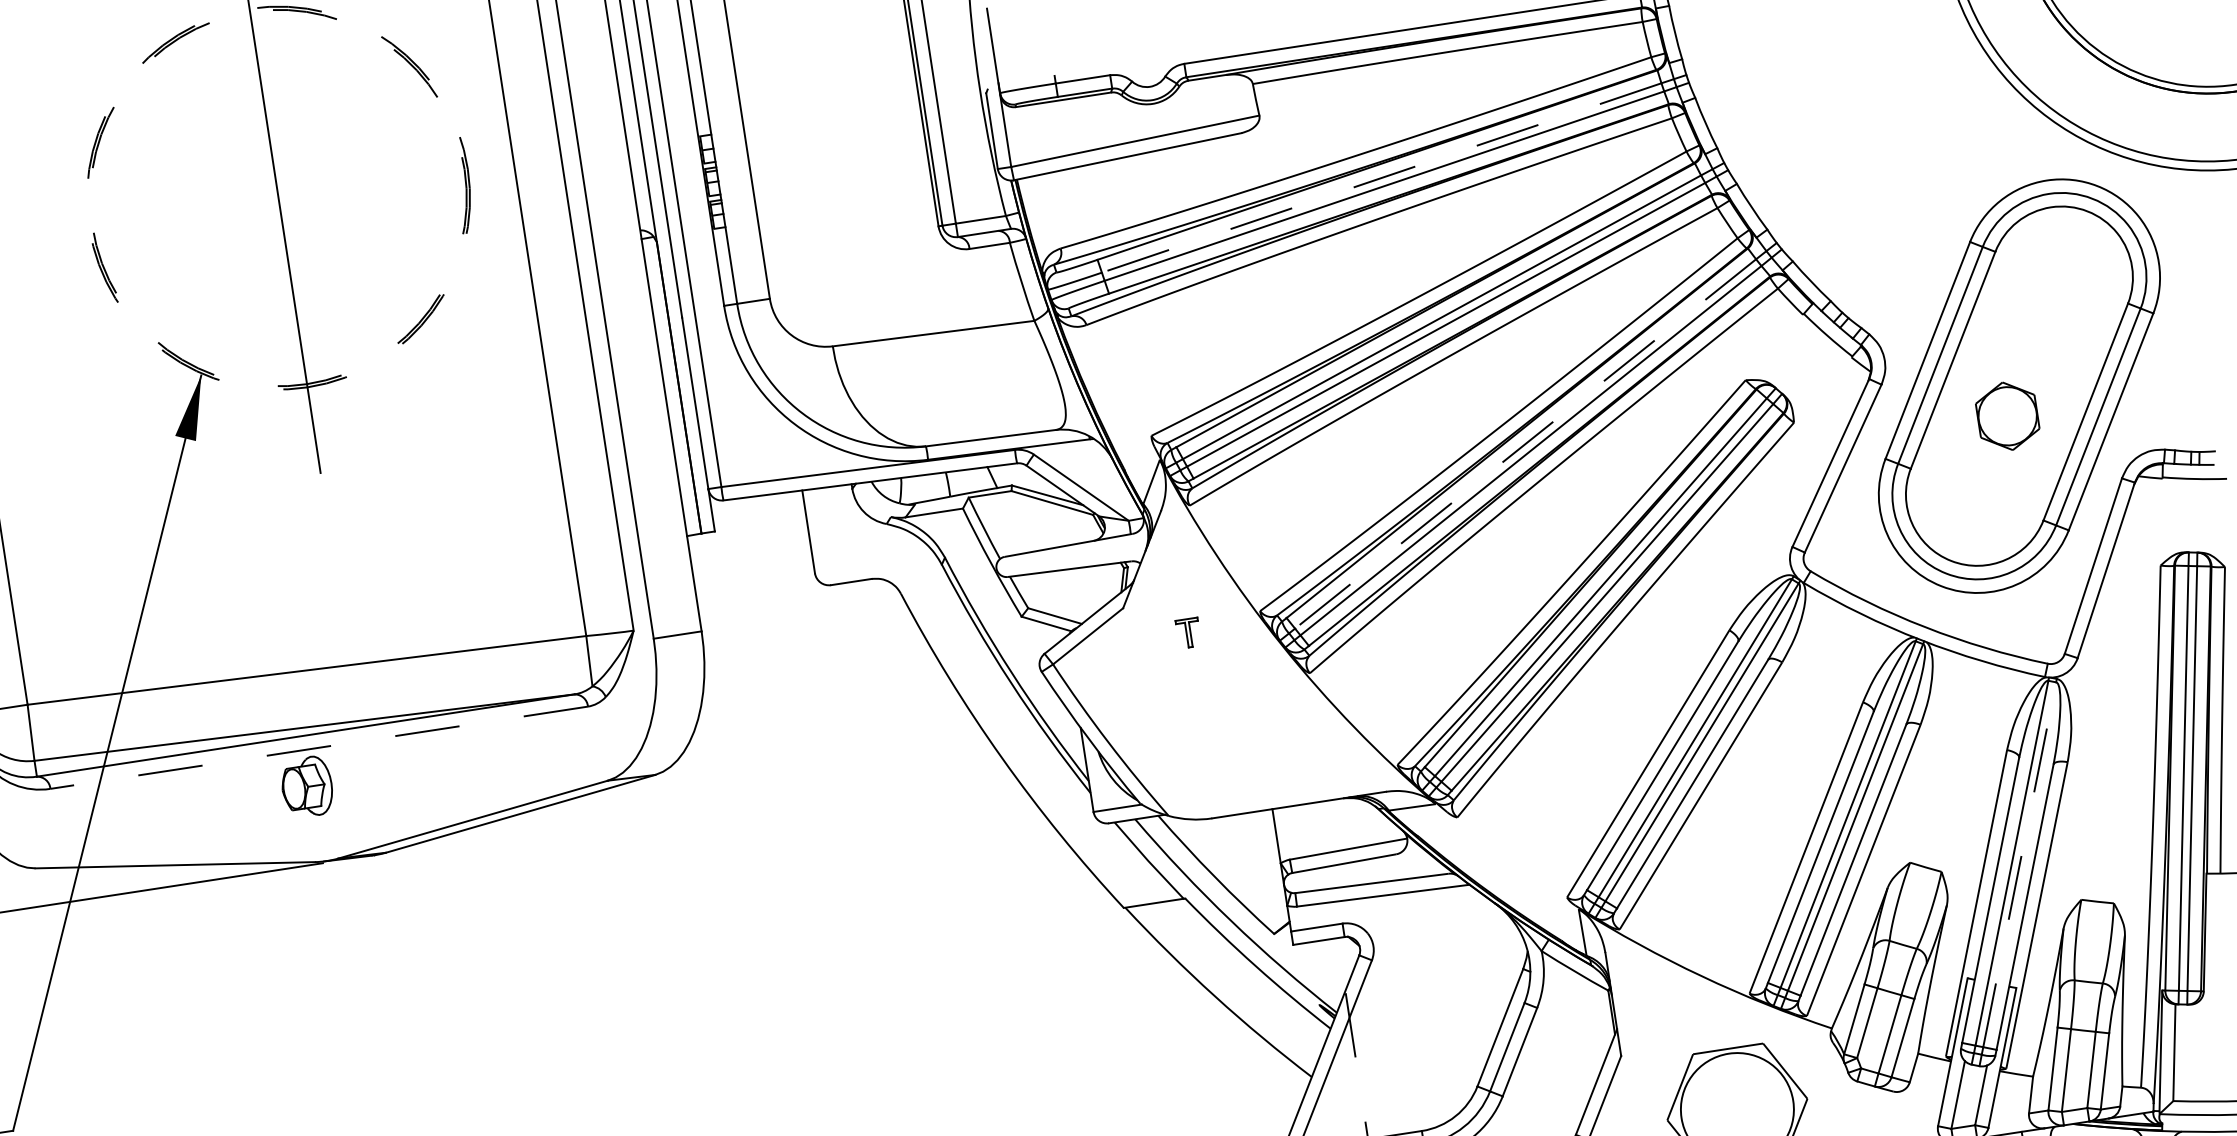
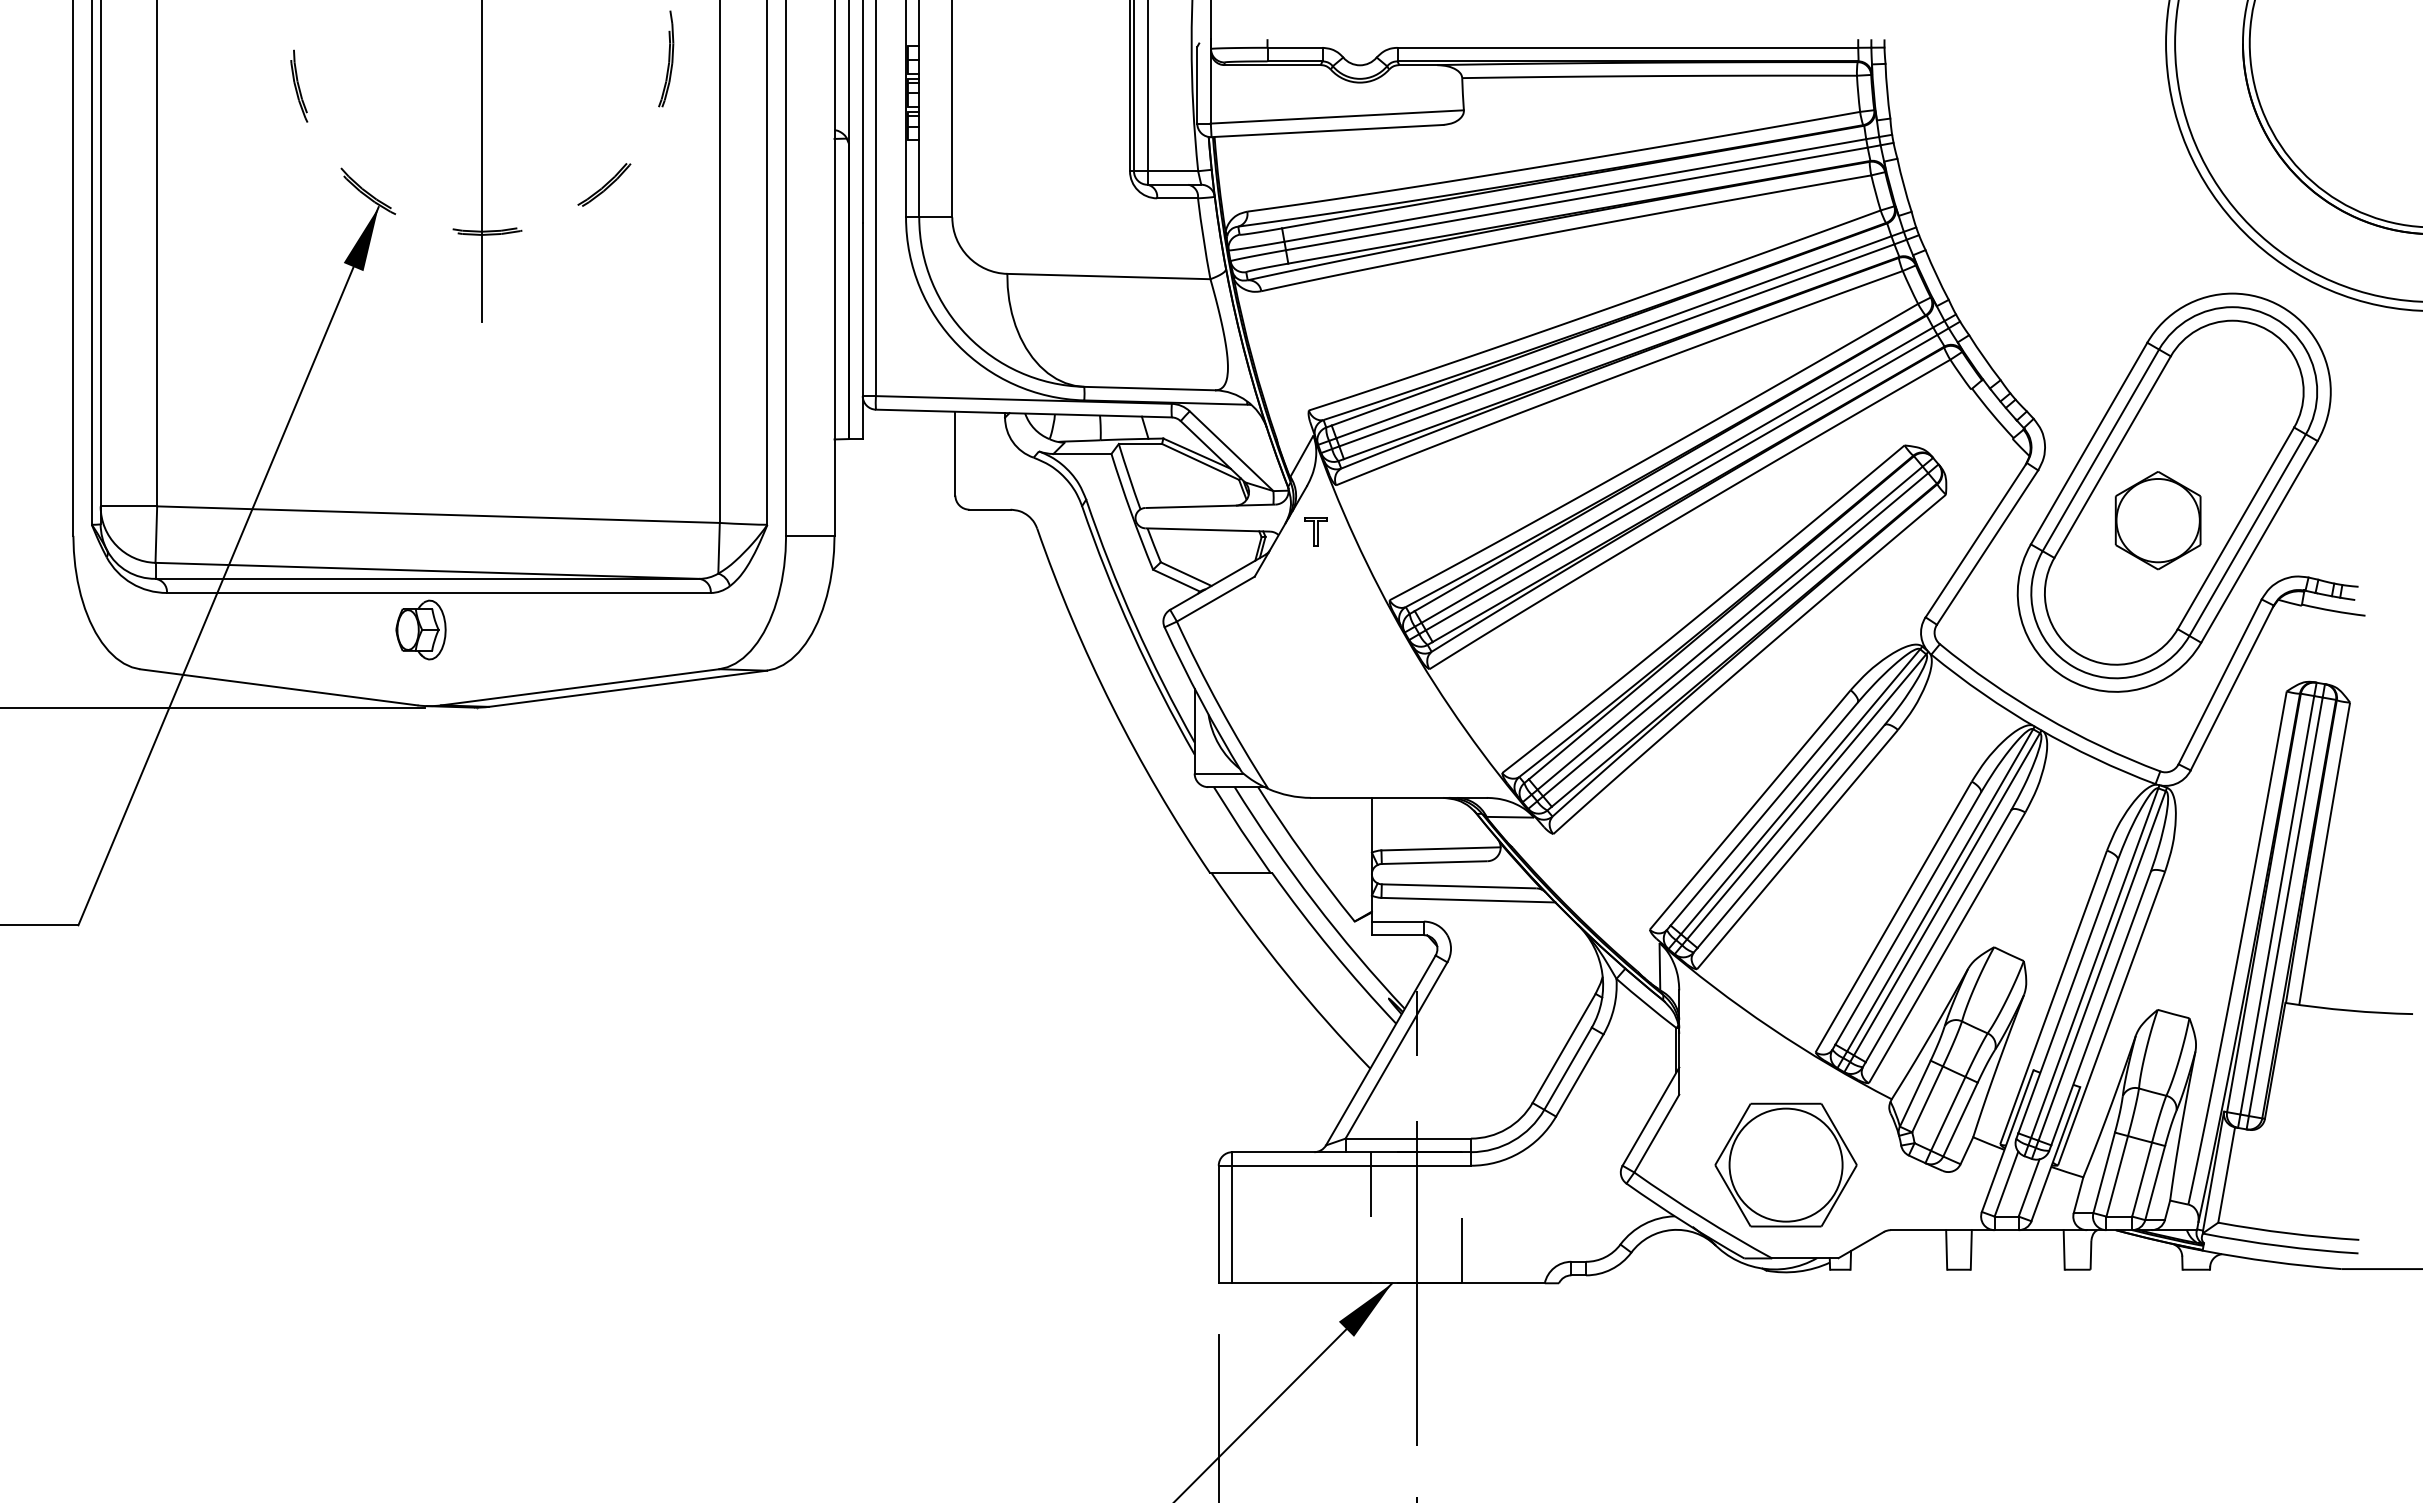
line: (1380, 178) -> (1574, 190), dashed -> solid
part: (2007, 416) -> (2157, 520), size x1.43
line: (1524, 444) -> (1676, 475), dashed -> solid
part: (1188, 632) -> (1315, 531), moved
line: (318, 747) -> (438, 592), dashed -> solid
line: (2019, 864) -> (2102, 965), dashed -> solid

